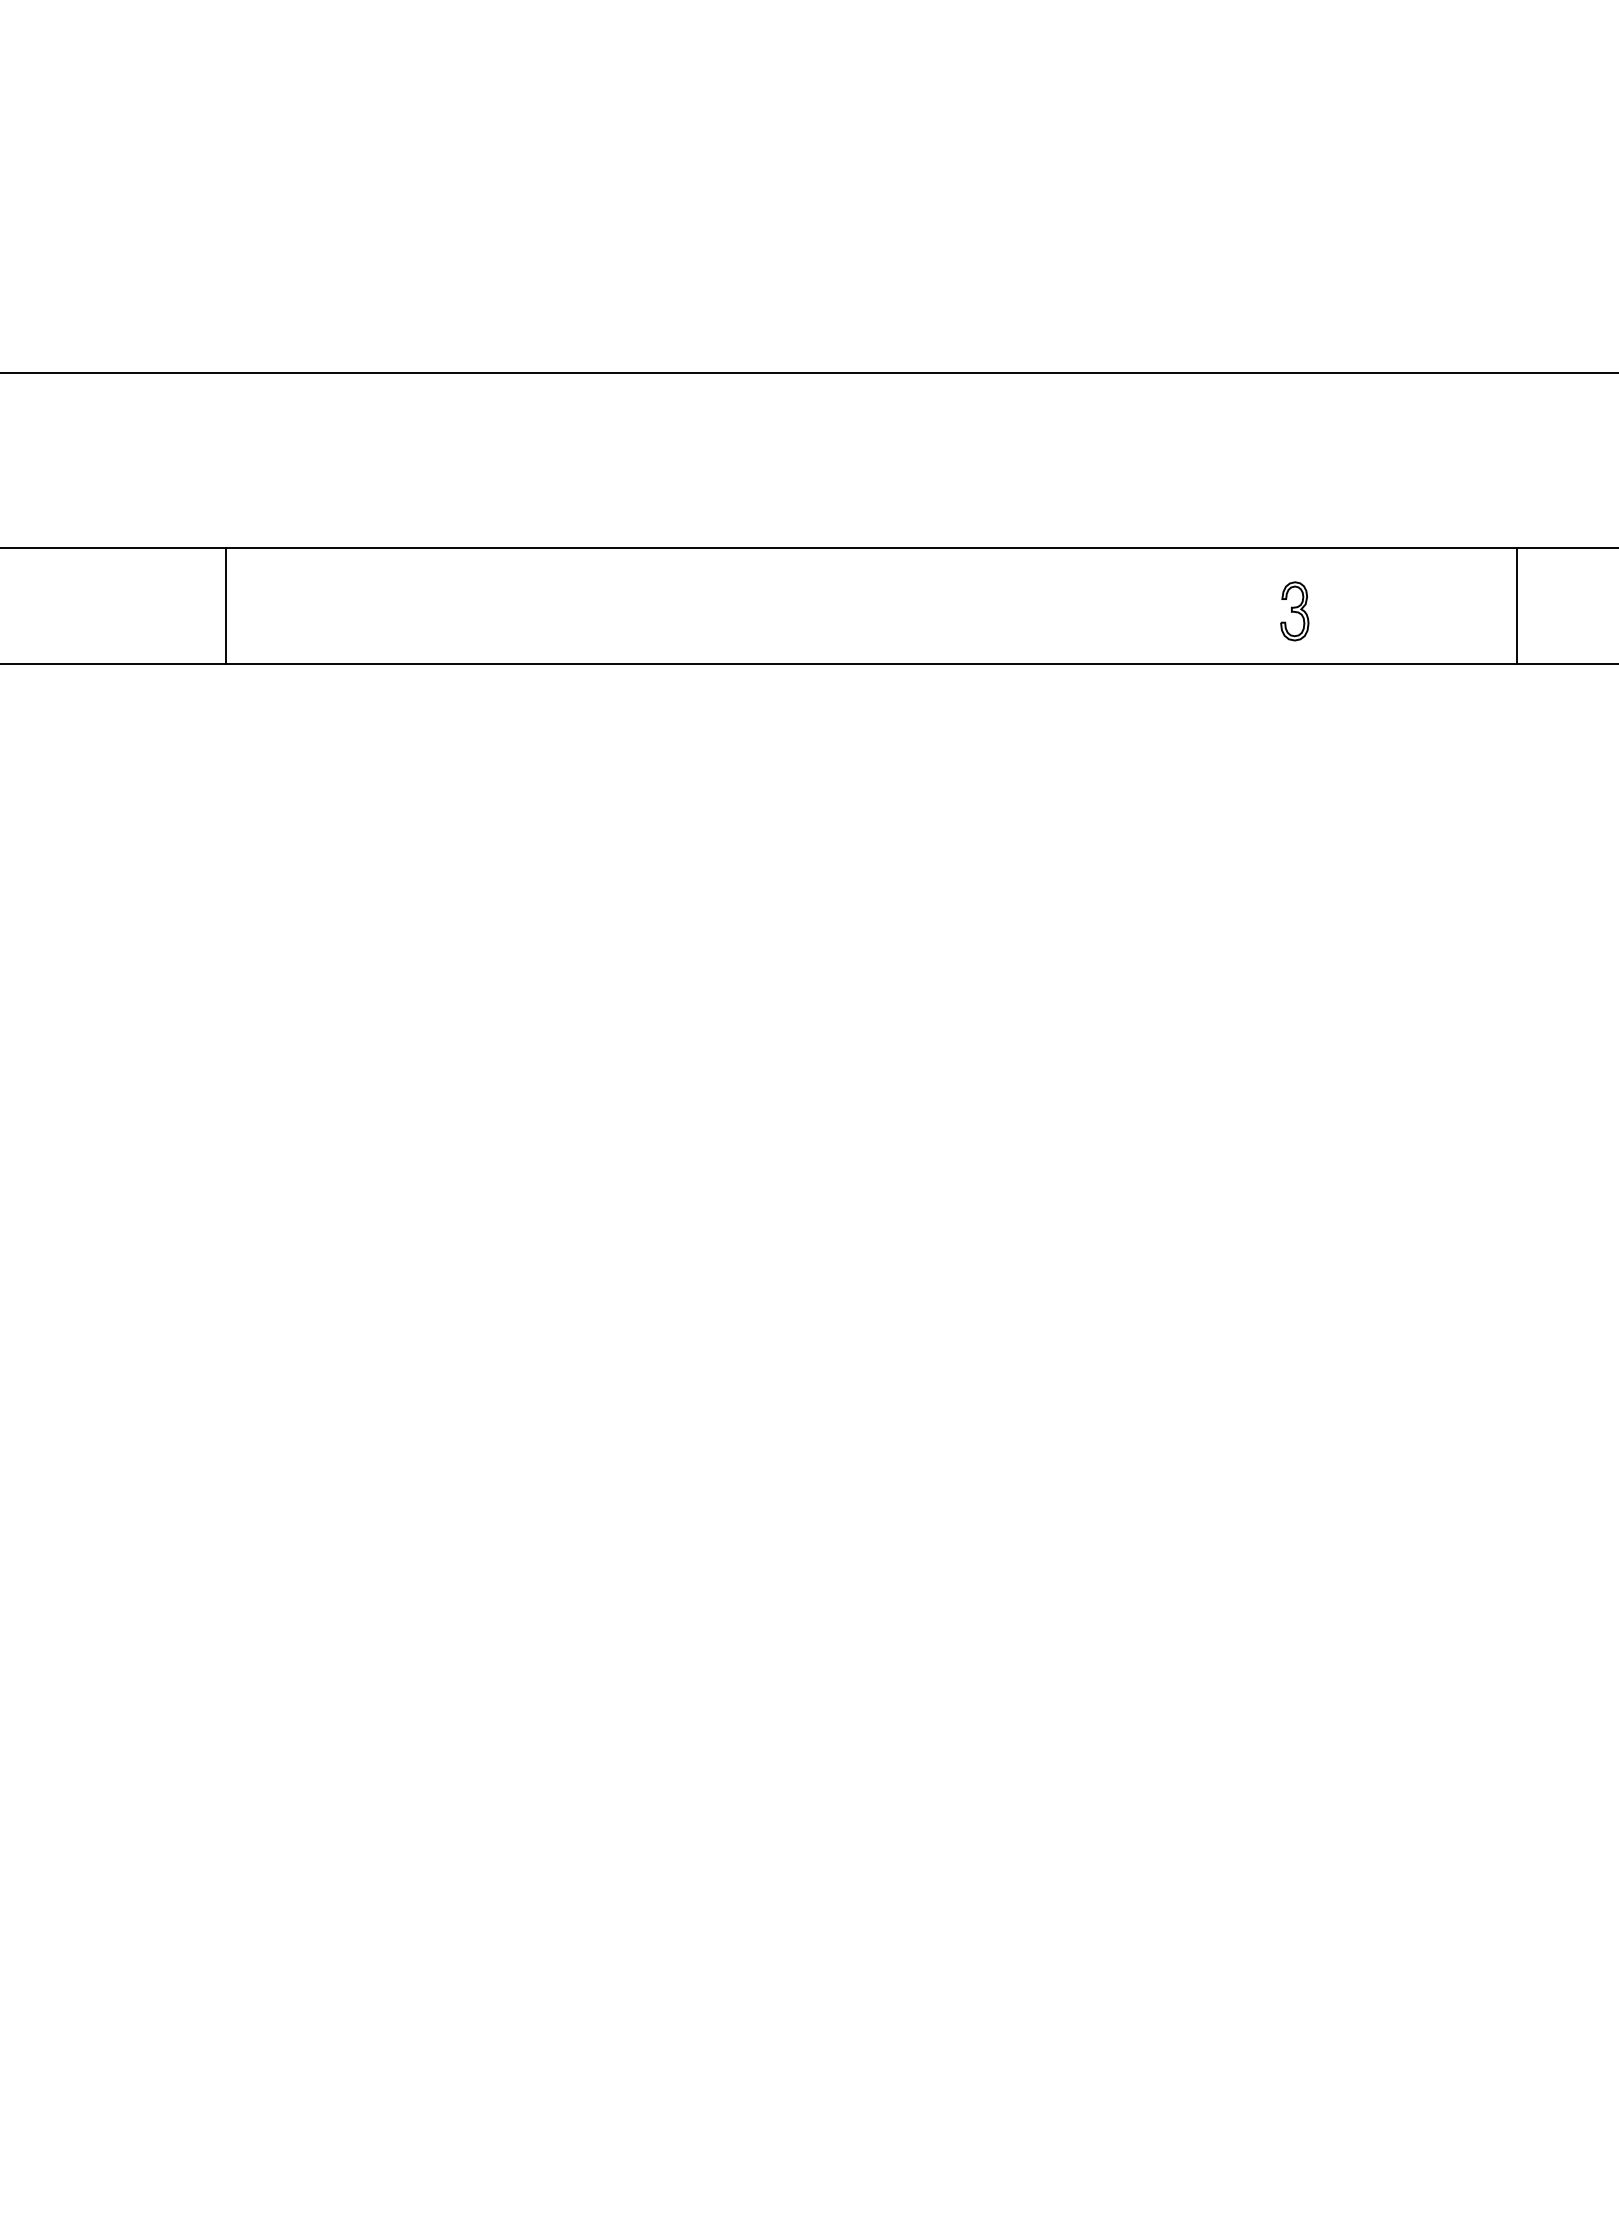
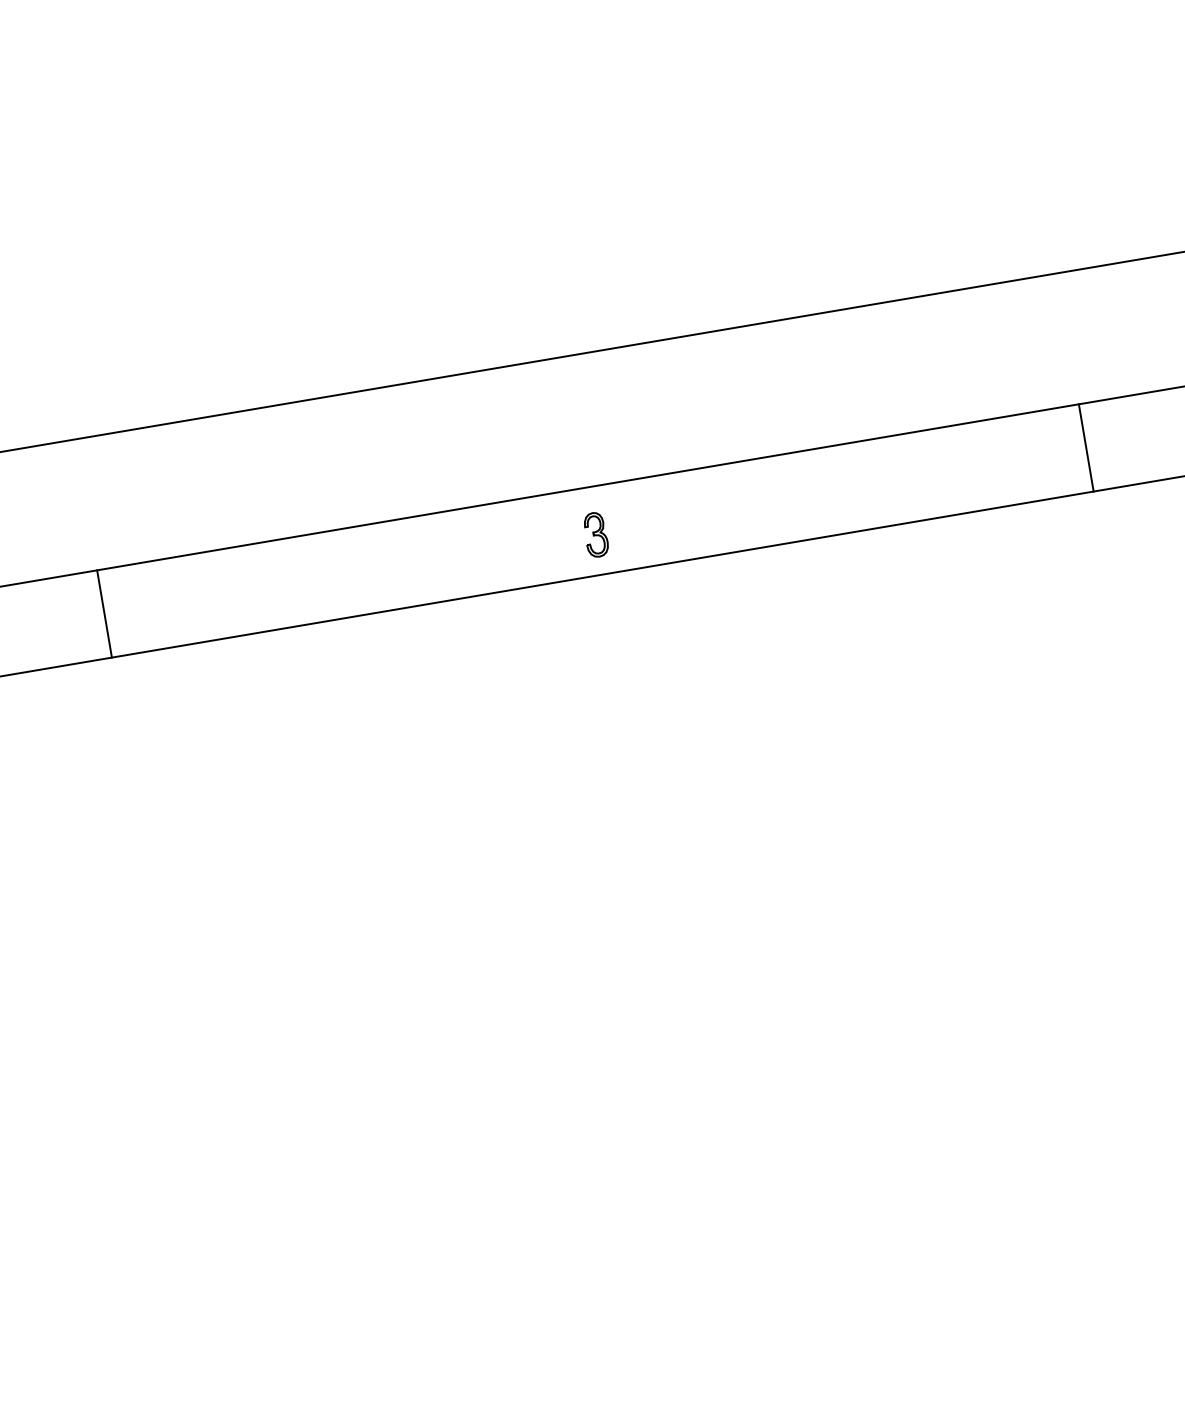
line: (226, 605) -> (104, 613), moved
line: (1516, 605) -> (1085, 447), moved
part: (1294, 611) -> (595, 535), moved

